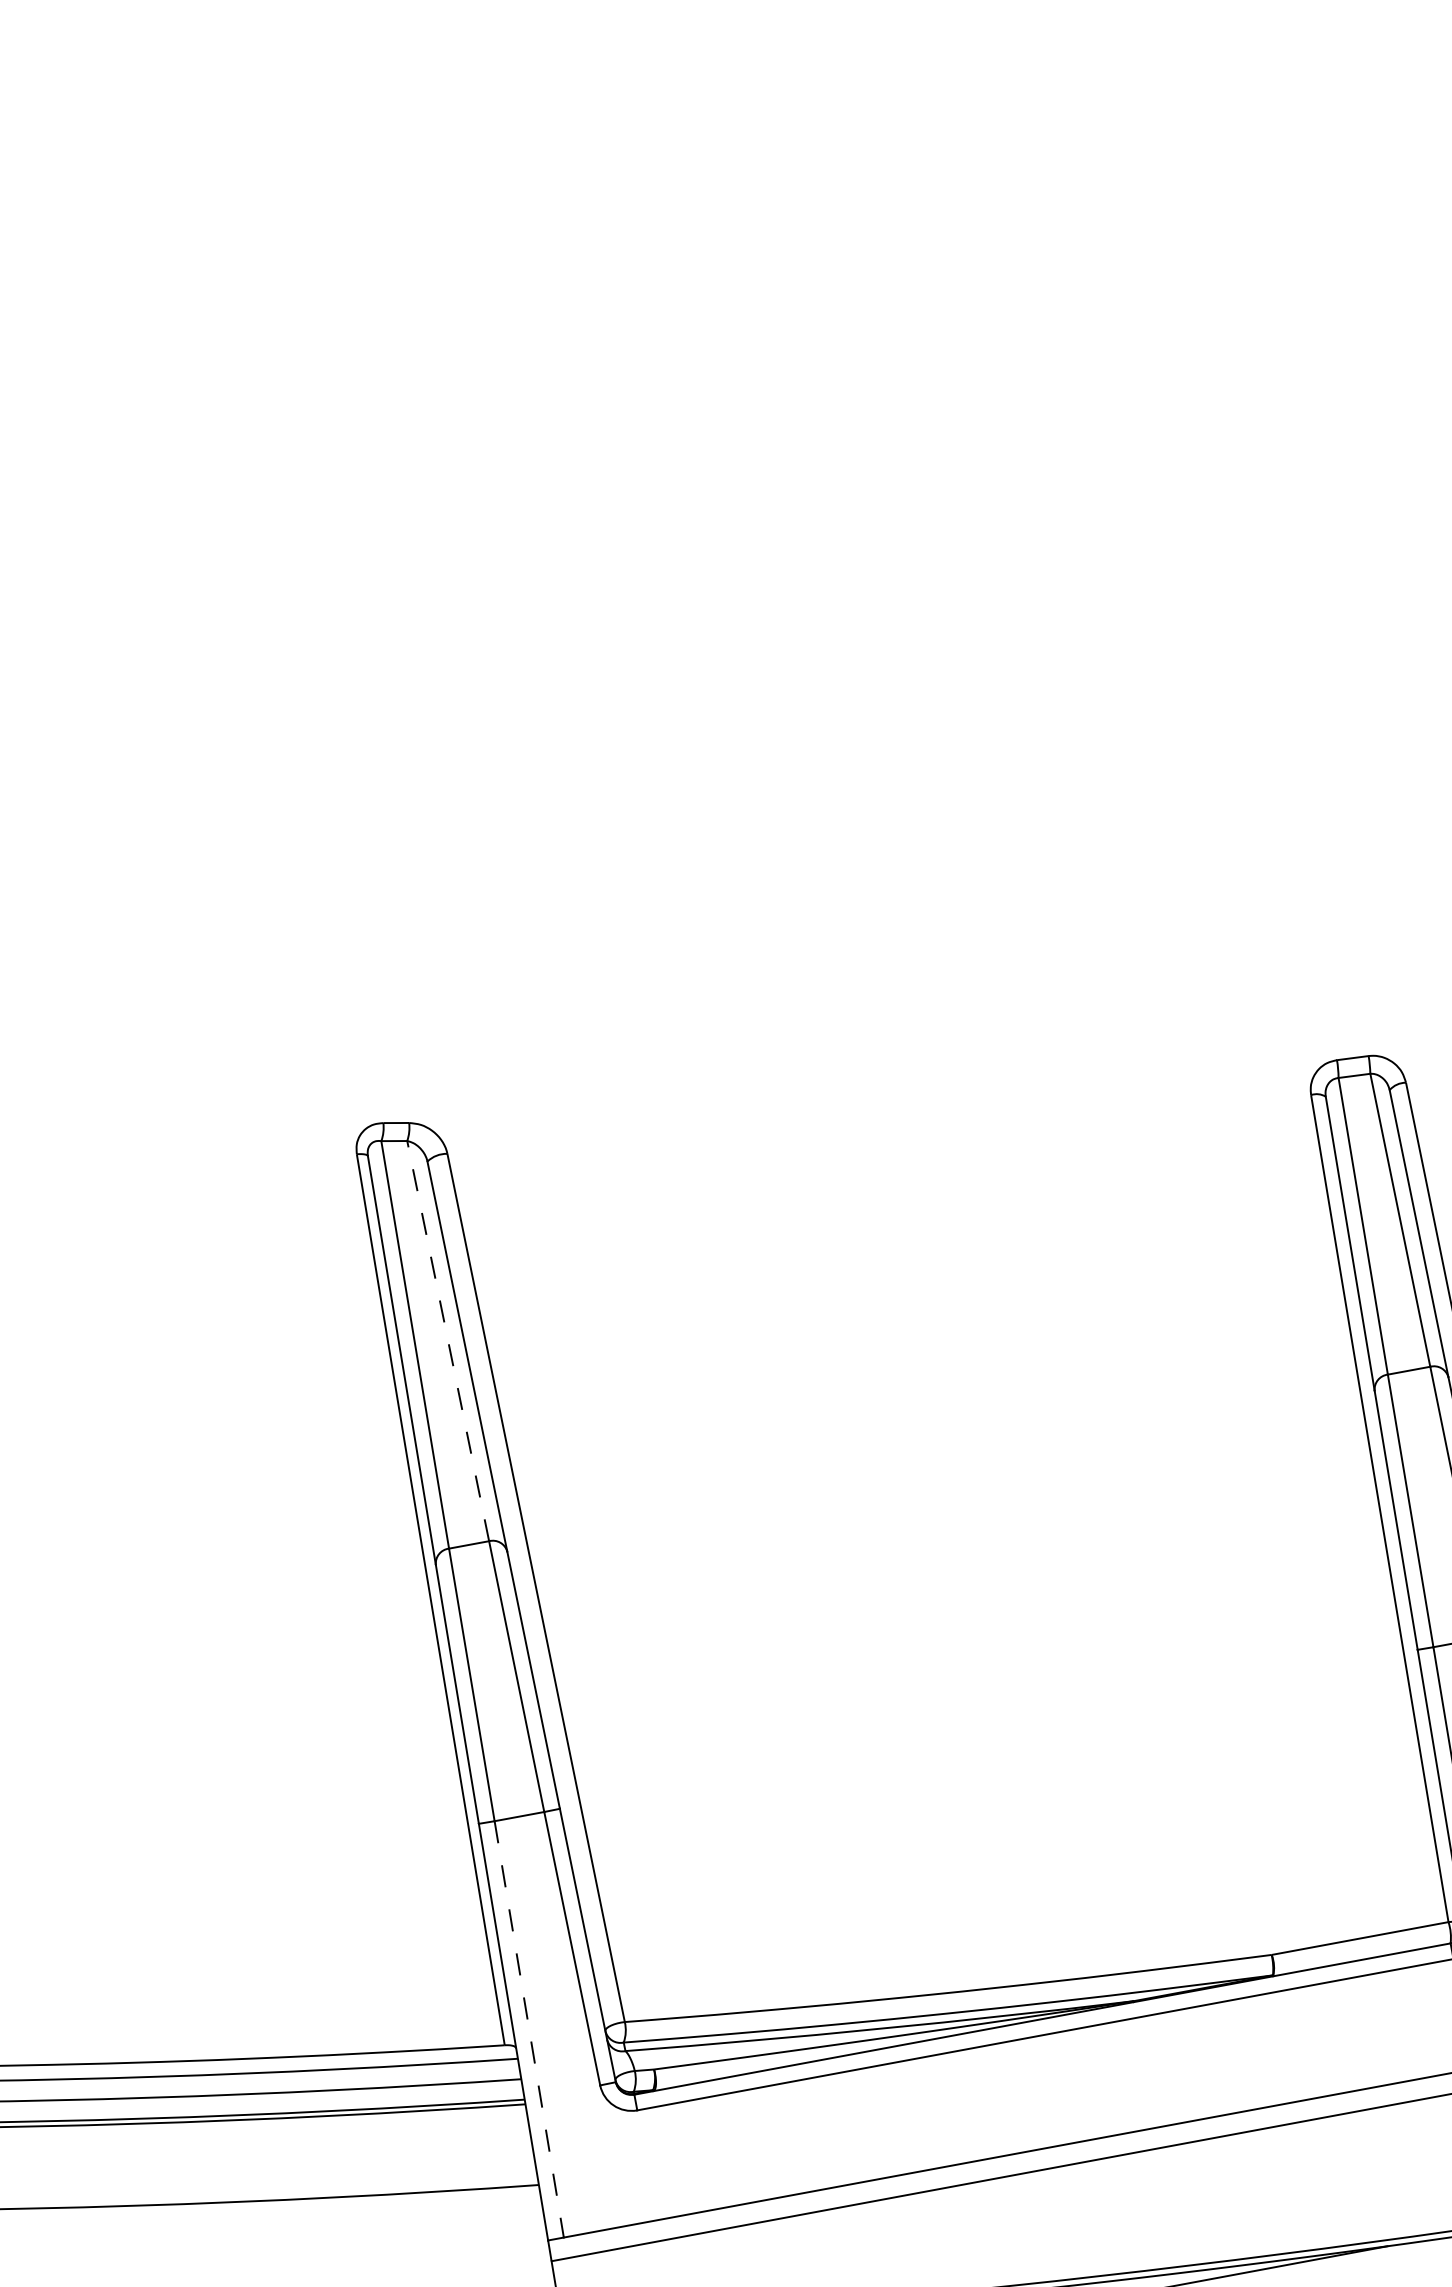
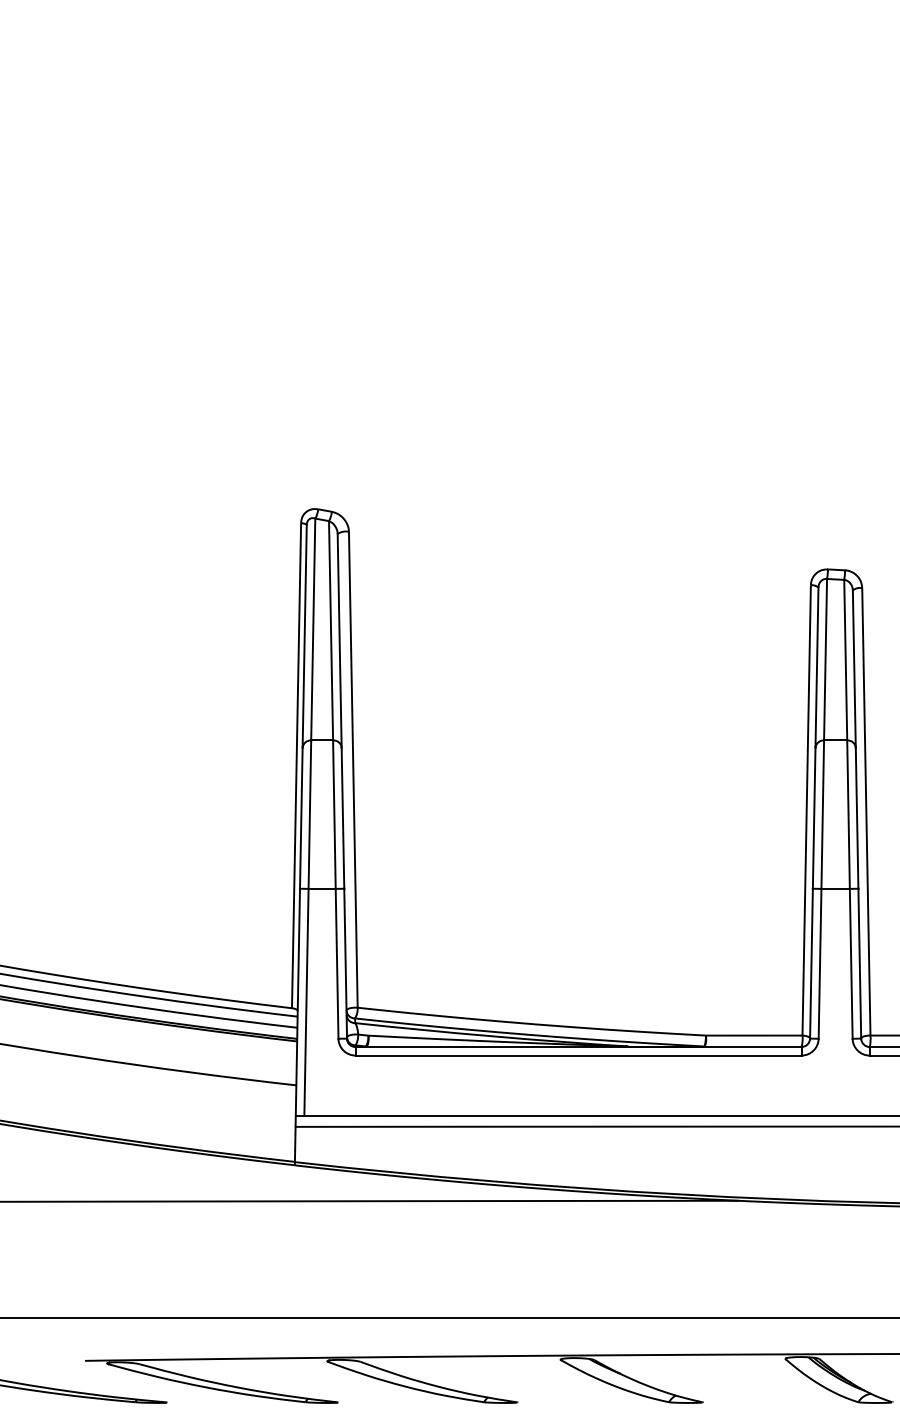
line: (448, 1340) -> (331, 630), dashed -> solid
line: (529, 2029) -> (306, 1002), dashed -> solid

